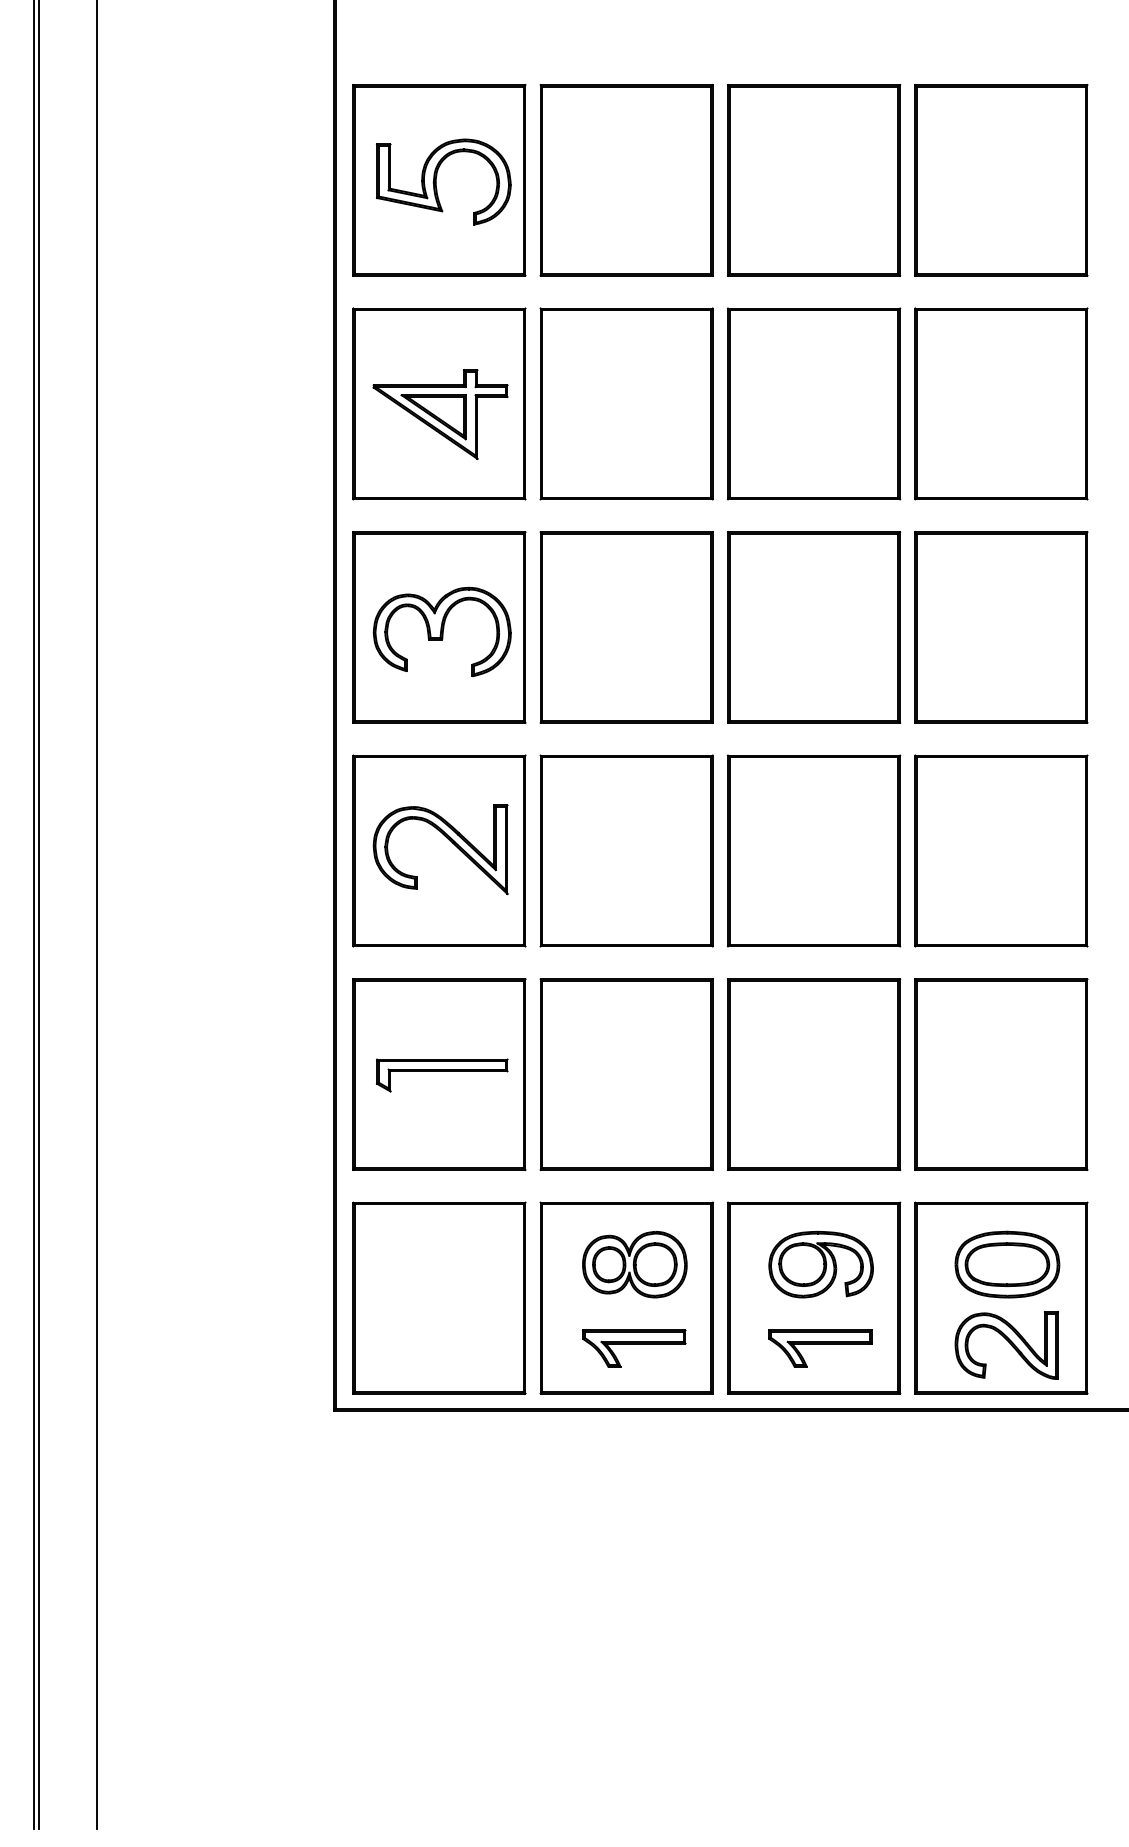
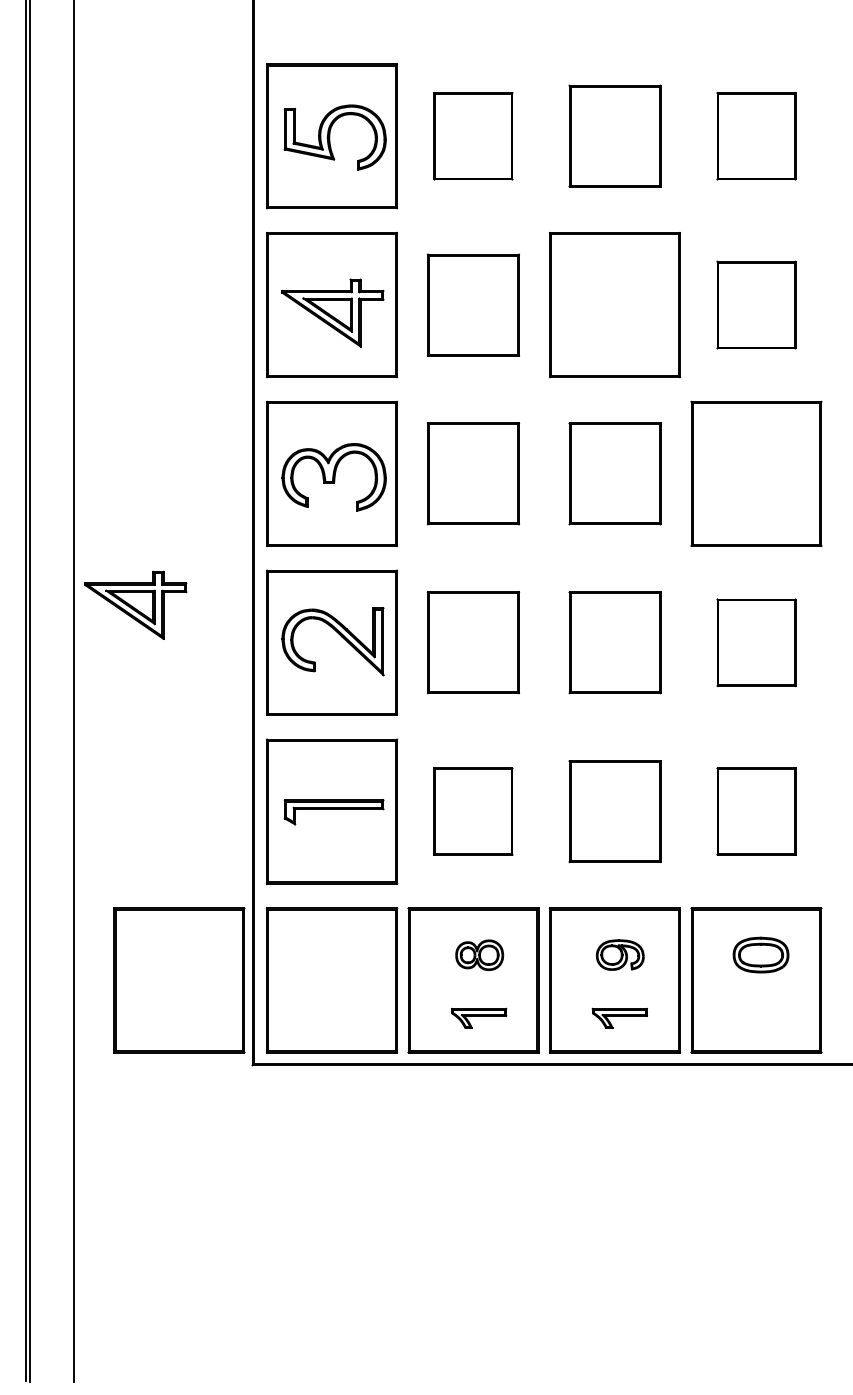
part: (626, 180) -> (473, 136), size x0.6
part: (814, 180) -> (615, 136), size x0.7
part: (1001, 180) -> (756, 136), size x0.6
part: (626, 403) -> (473, 304), size x0.7
part: (1001, 403) -> (756, 304), size x0.6
part: (626, 627) -> (473, 473), size x0.7
part: (814, 627) -> (615, 473), size x0.7
part: (179, 801) -> (135, 605), added
part: (626, 850) -> (473, 642), size x0.7
part: (814, 850) -> (615, 642), size x0.7
part: (1001, 850) -> (756, 642), size x0.6
part: (626, 1074) -> (473, 811), size x0.6
part: (814, 1074) -> (615, 811), size x0.7
part: (1001, 1074) -> (756, 811), size x0.6
part: (634, 1264) -> (479, 955), size x0.6
part: (820, 1264) -> (619, 955), size x0.6
part: (1007, 1264) -> (761, 955), size x0.7
part: (237, 1297) -> (179, 979), added
part: (1006, 1345) -> (760, 1016), removed
part: (633, 1348) -> (478, 1018), size x0.7
part: (820, 1348) -> (619, 1018), size x0.7

